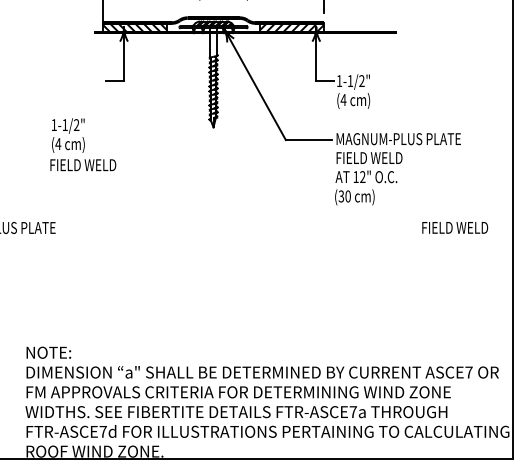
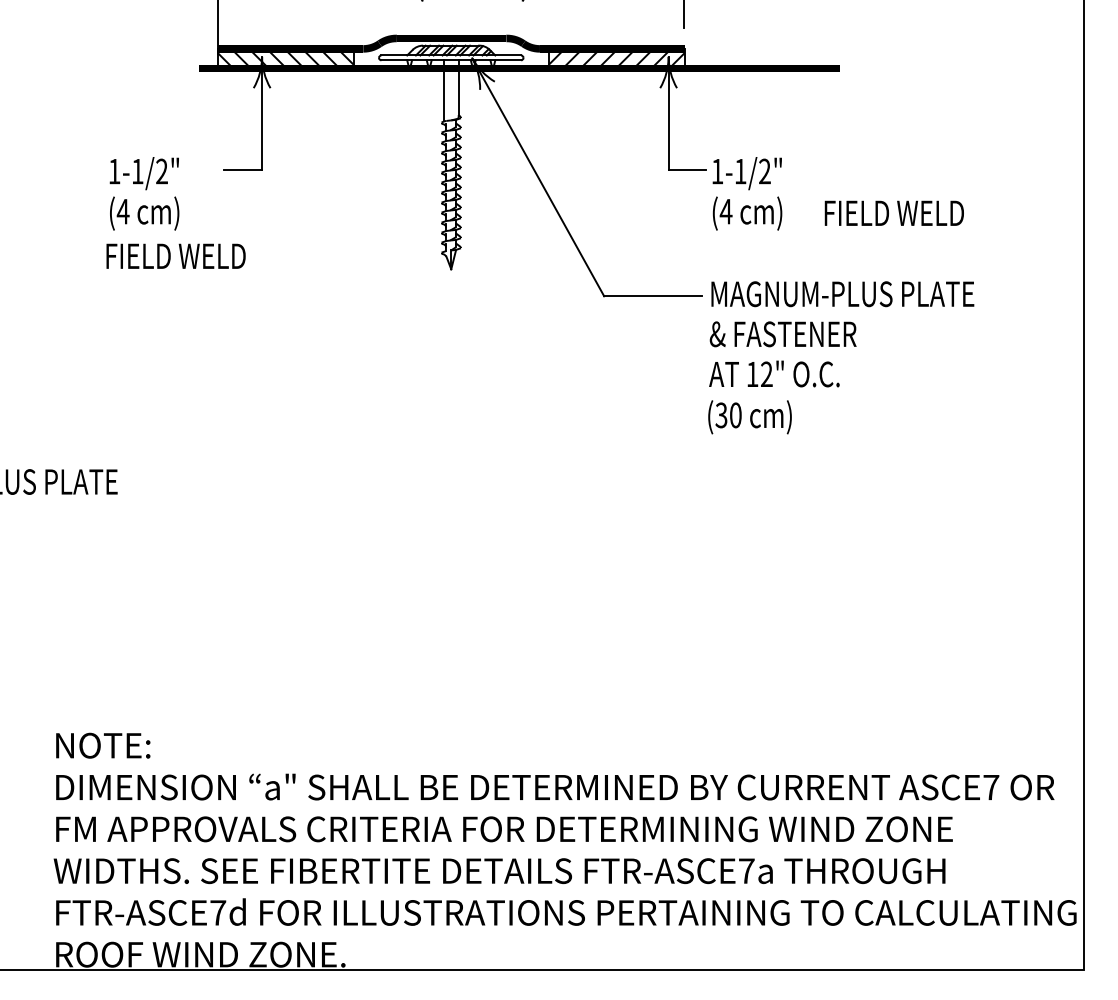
text: (83, 144) -> (176, 212), moved
text: (370, 158) -> (783, 335), FIELD WELD -> & FASTENER
text: (455, 227) -> (895, 212), moved

